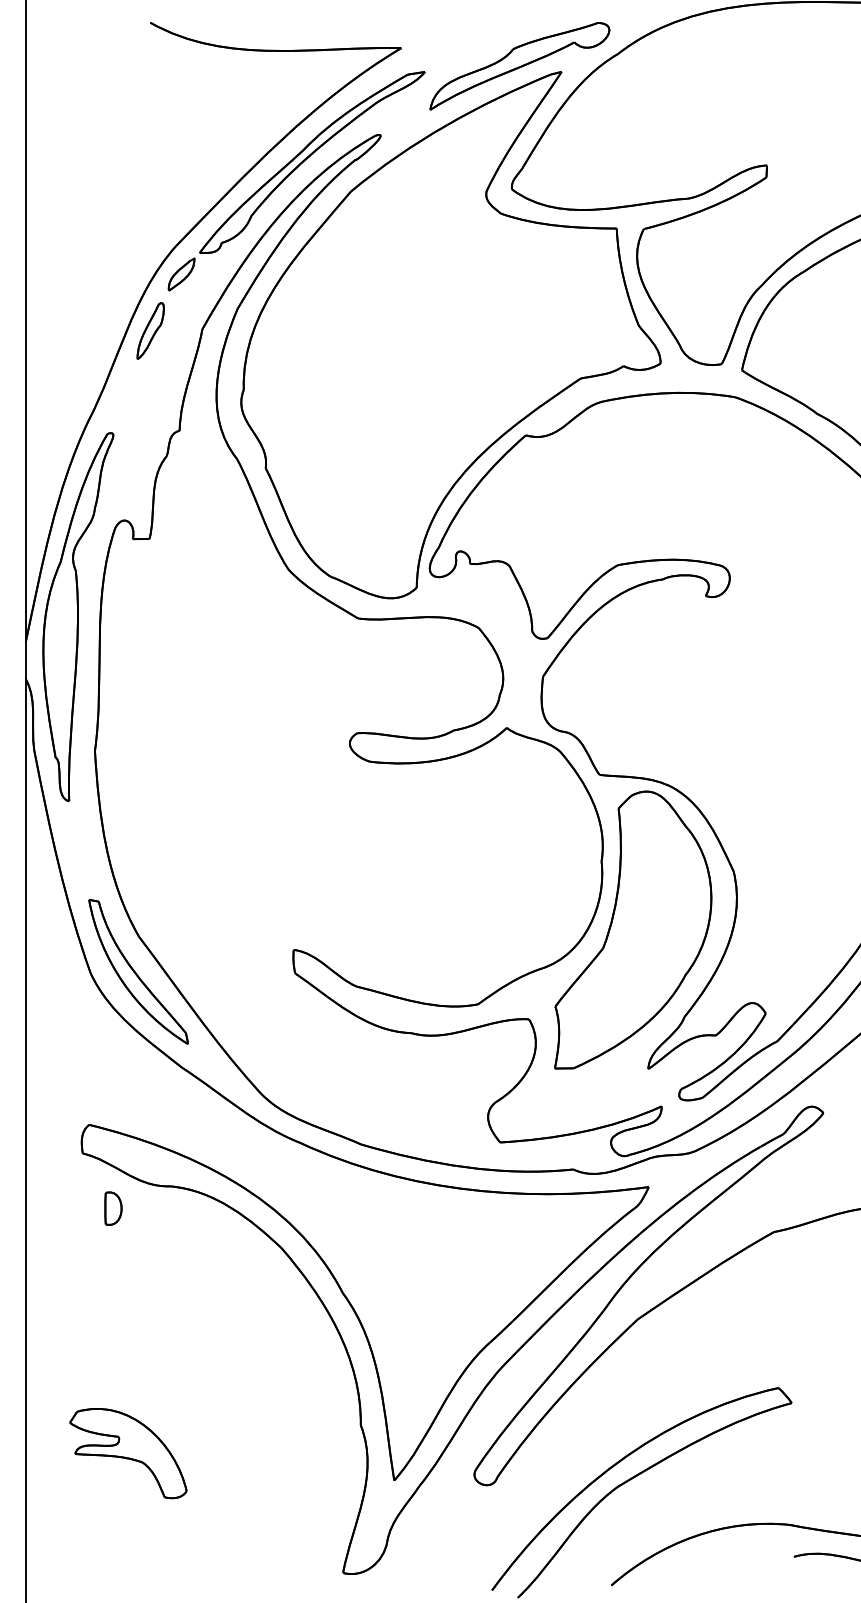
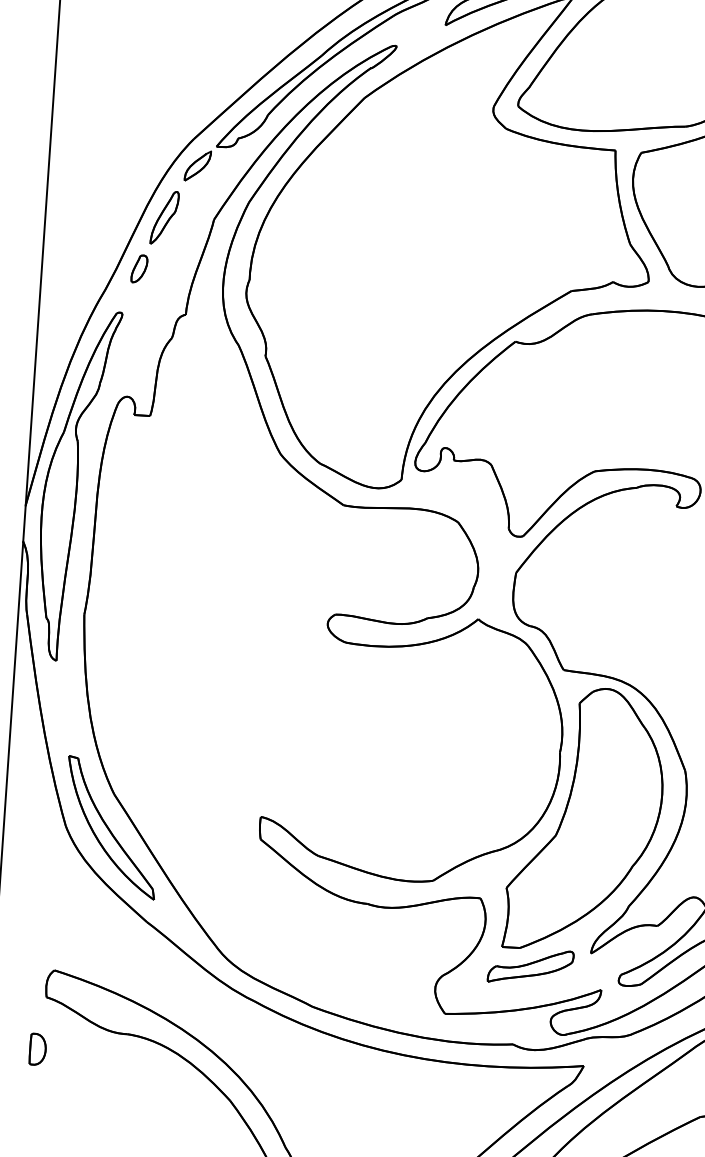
part: (127, 385) -> (139, 268), added
part: (586, 1086) -> (530, 966), added
part: (113, 1208) -> (37, 1049), moved

